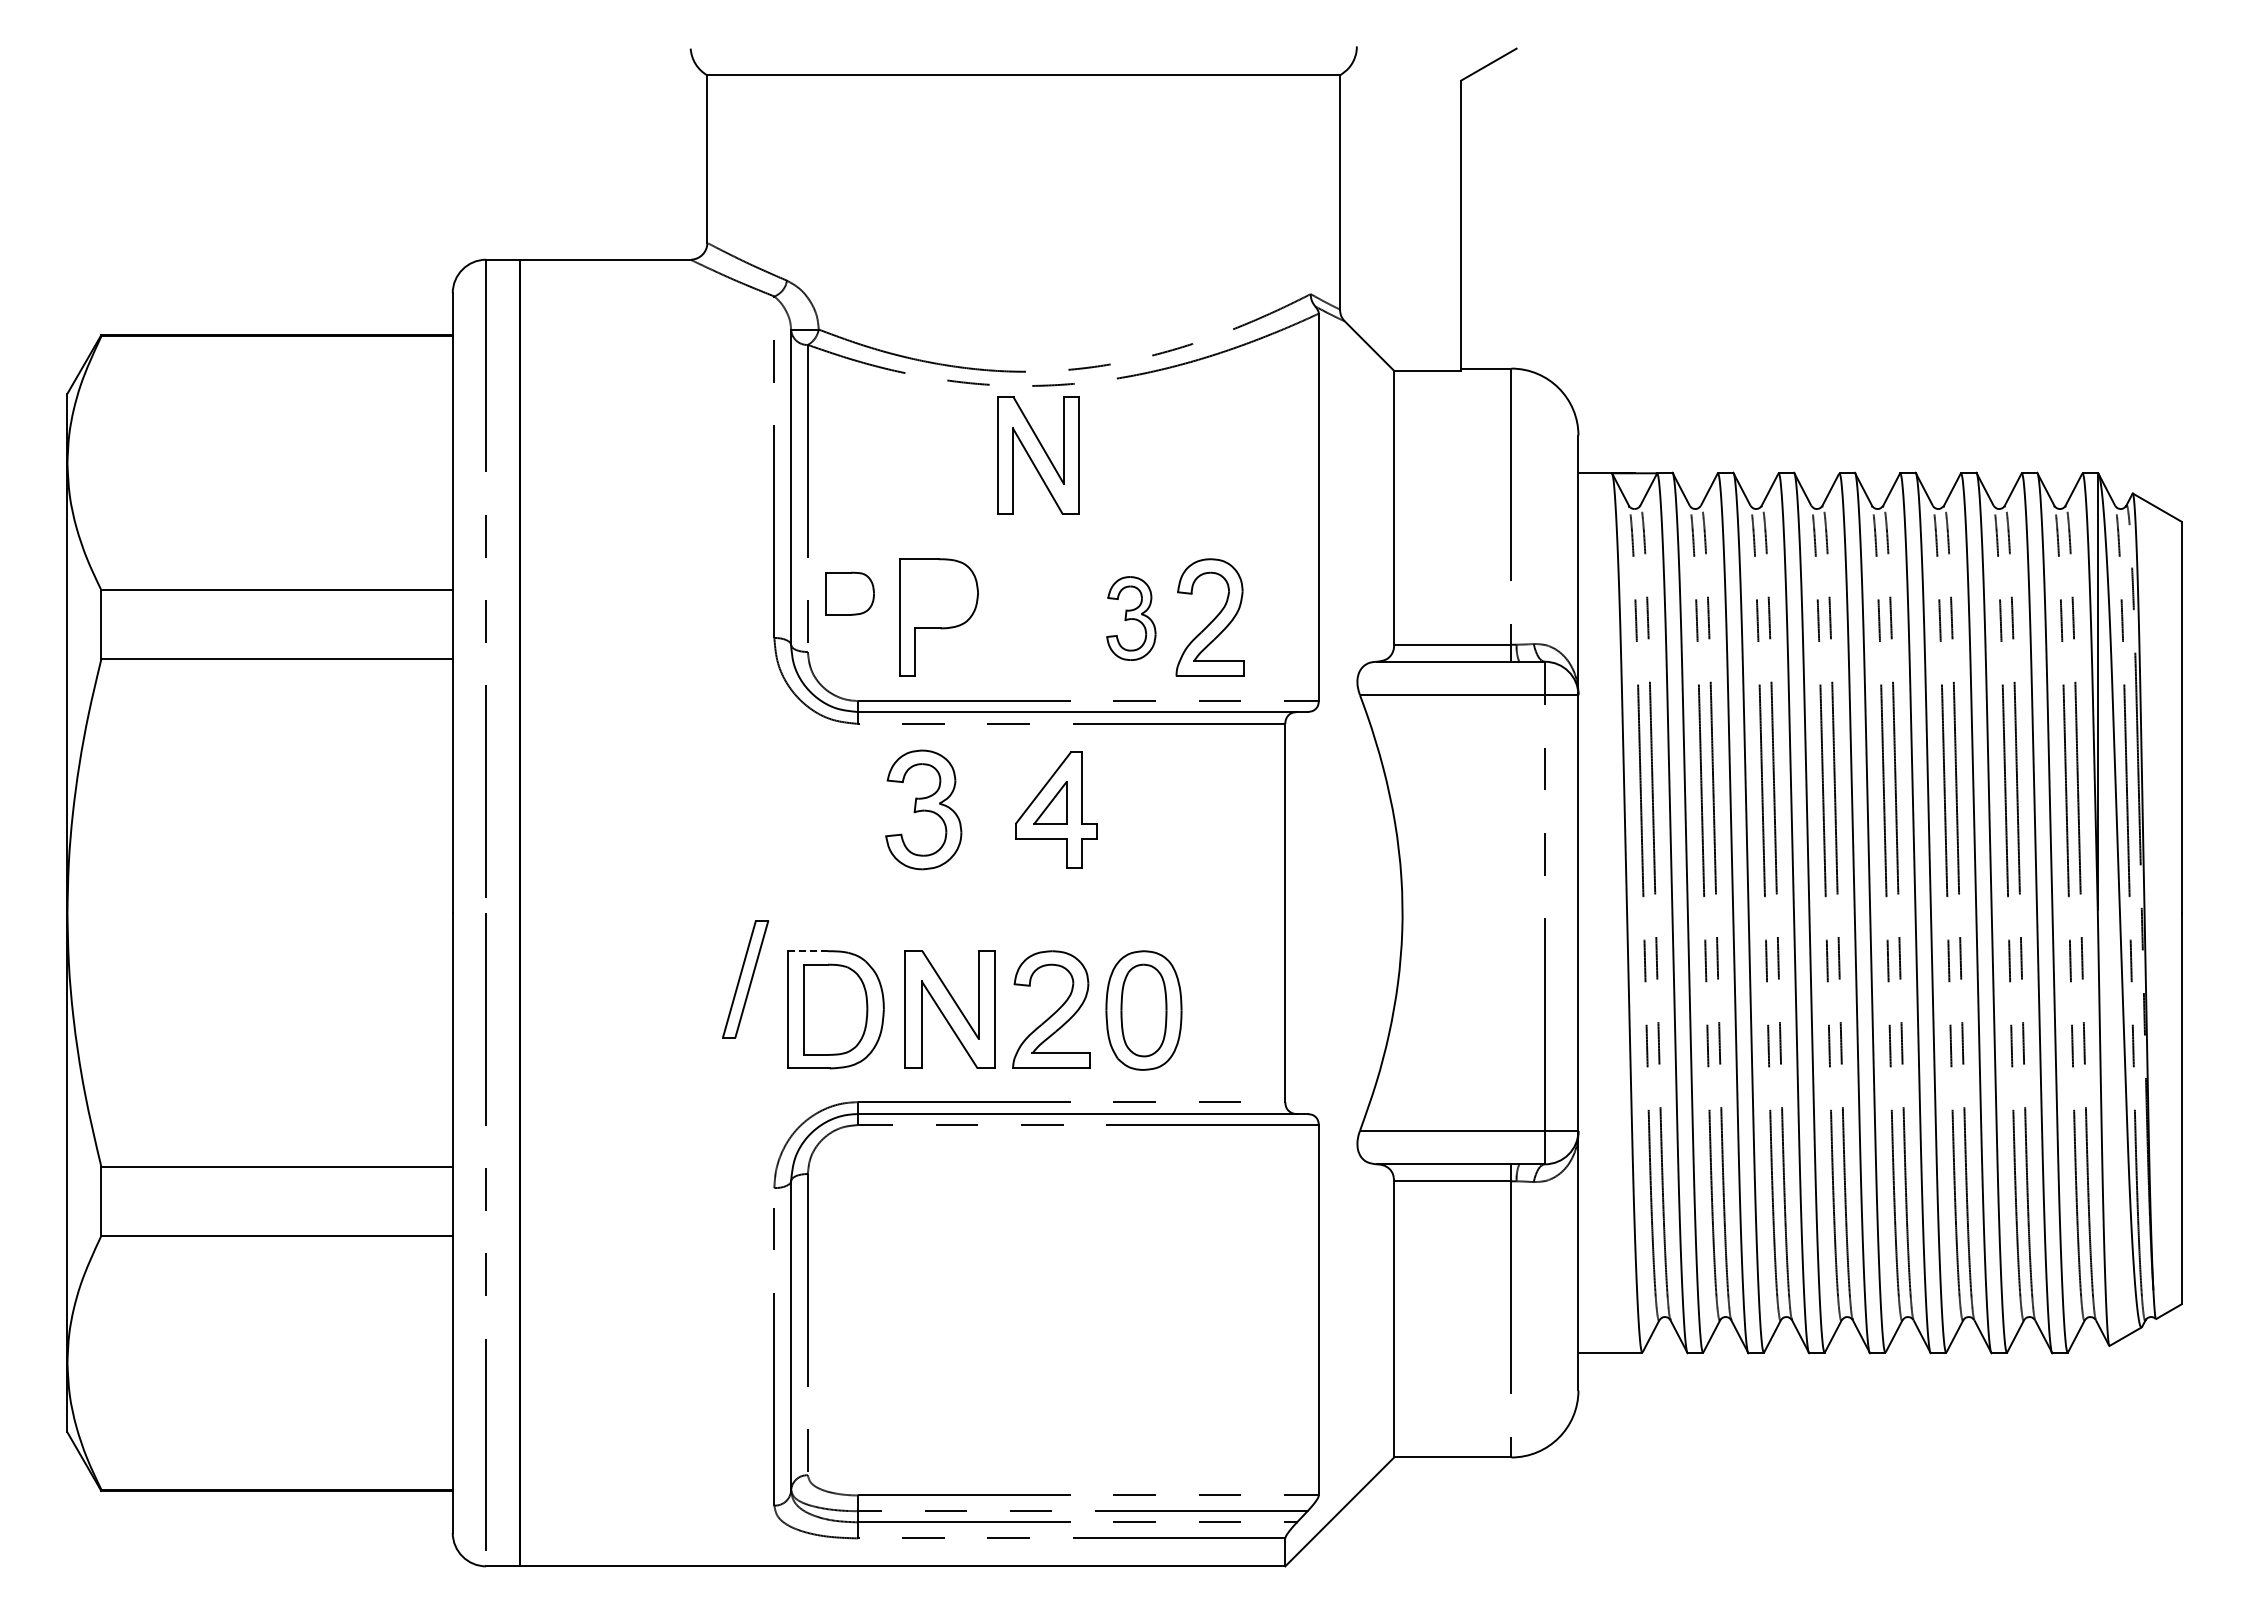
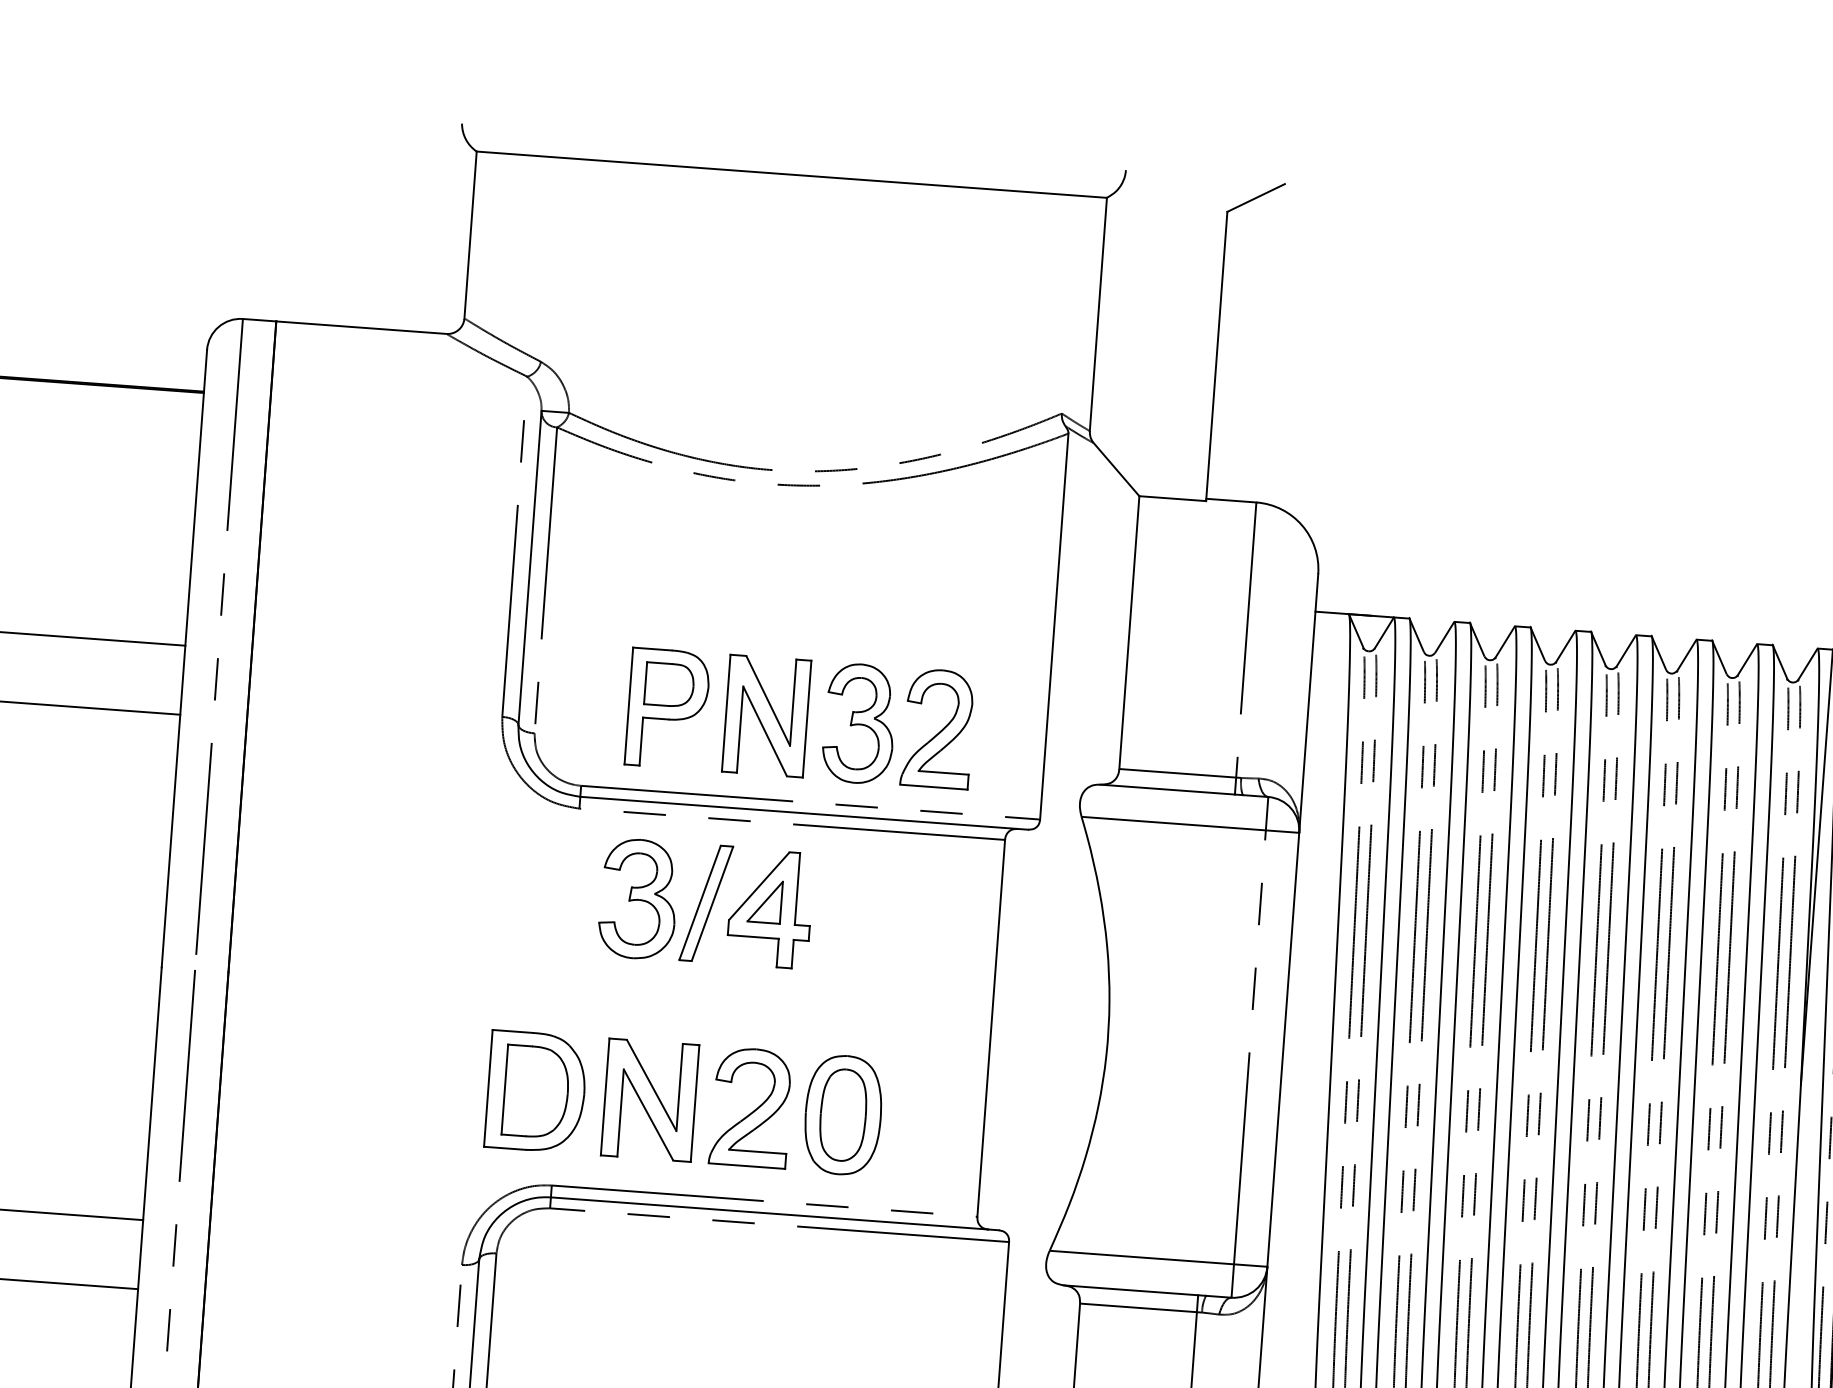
part: (1038, 455) -> (766, 715), moved
part: (849, 593) -> (669, 684), moved
part: (1131, 618) -> (859, 723), size x1.43
line: (807, 951) -> (512, 1031), dashed -> solid
part: (745, 979) -> (706, 903), moved

